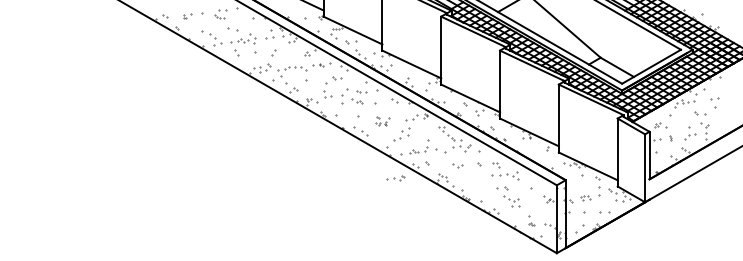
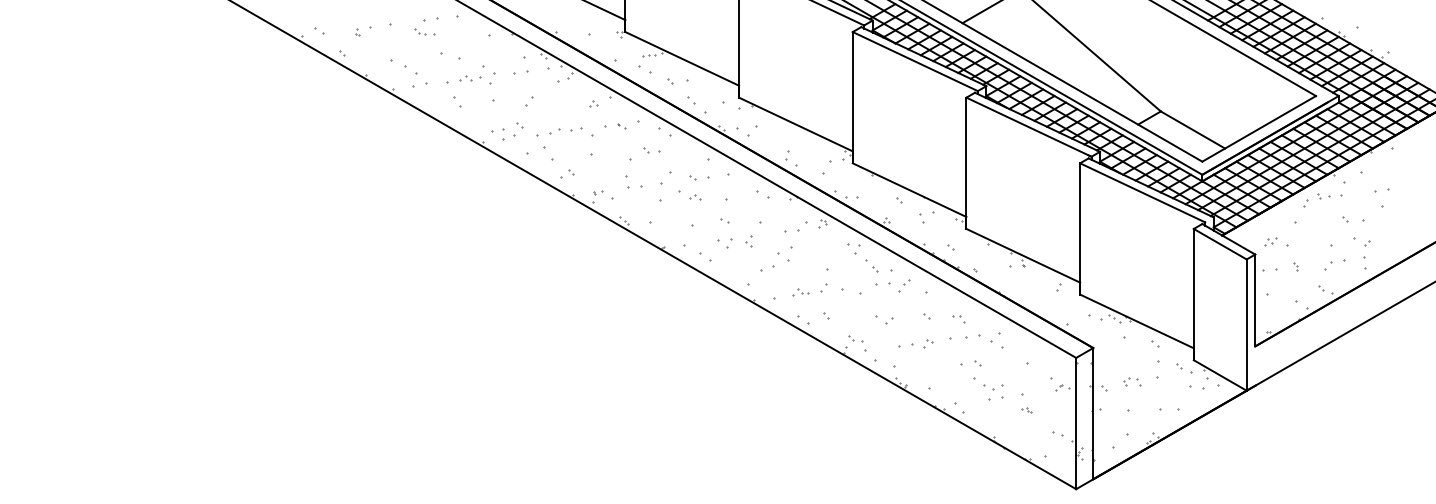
part: (382, 121) -> (739, 234), size x1.67
part: (395, 178) -> (915, 344), moved
part: (531, 220) -> (1027, 402), moved

